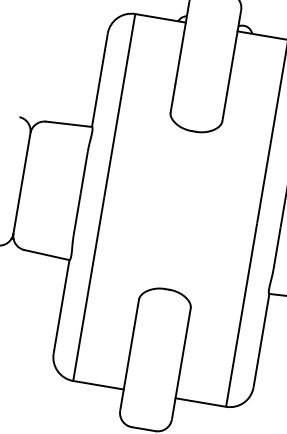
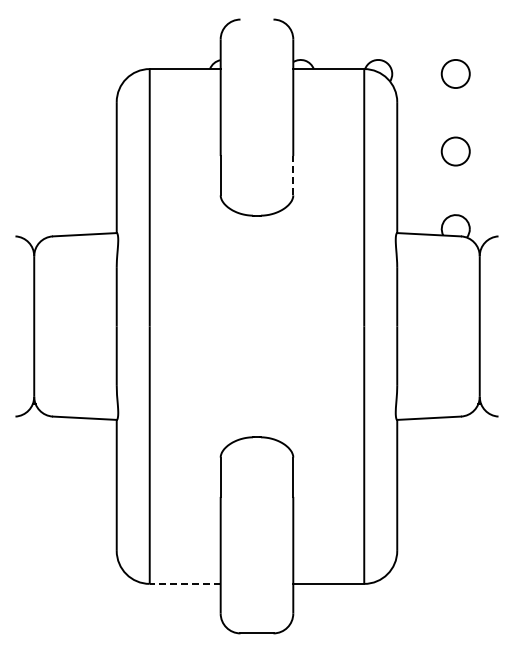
line: (224, 107) -> (293, 175), solid -> dashed
line: (98, 384) -> (184, 583), solid -> dashed

